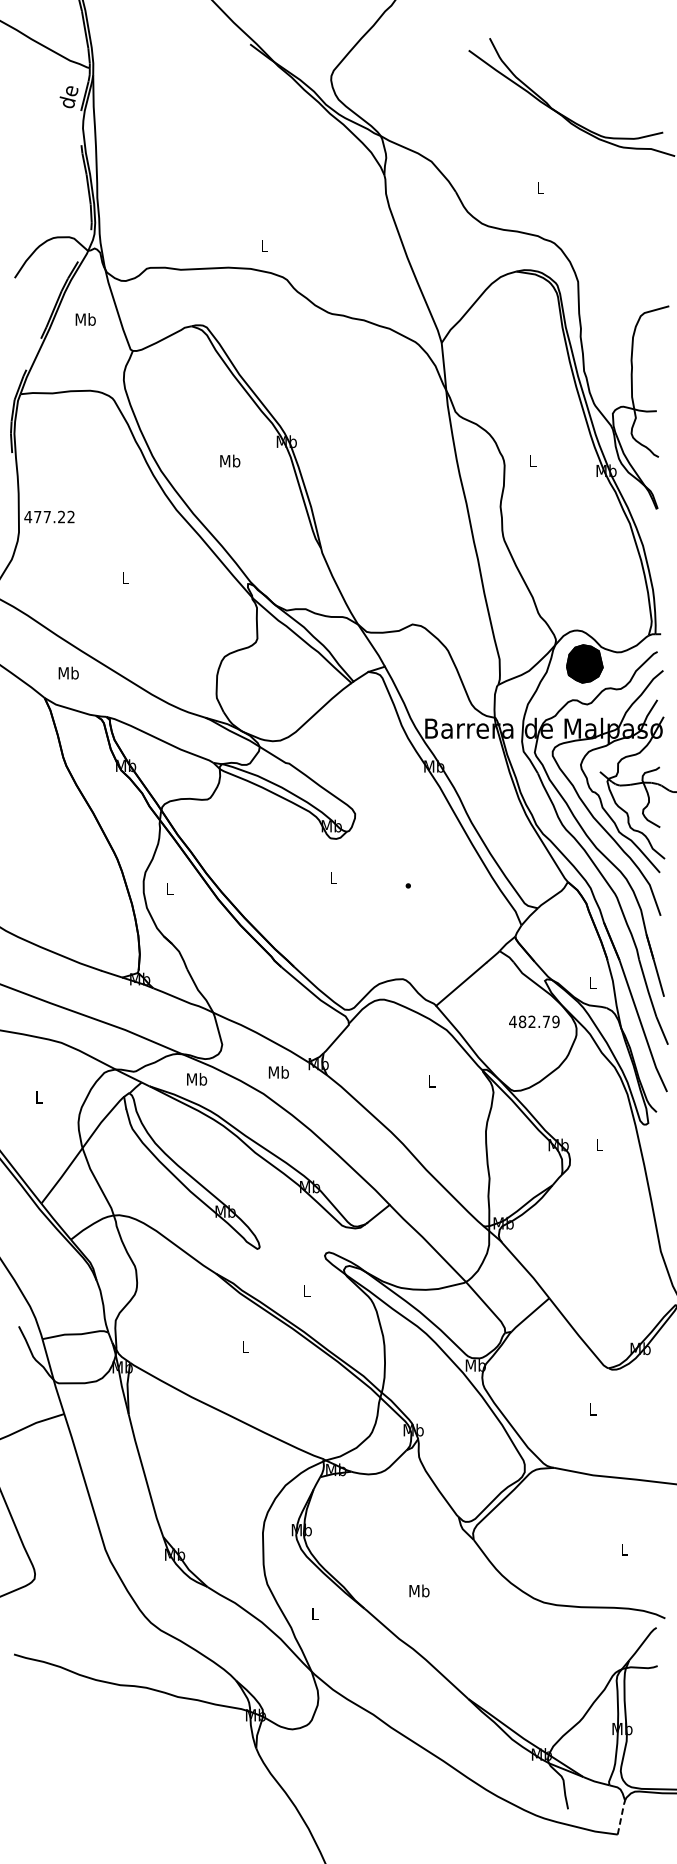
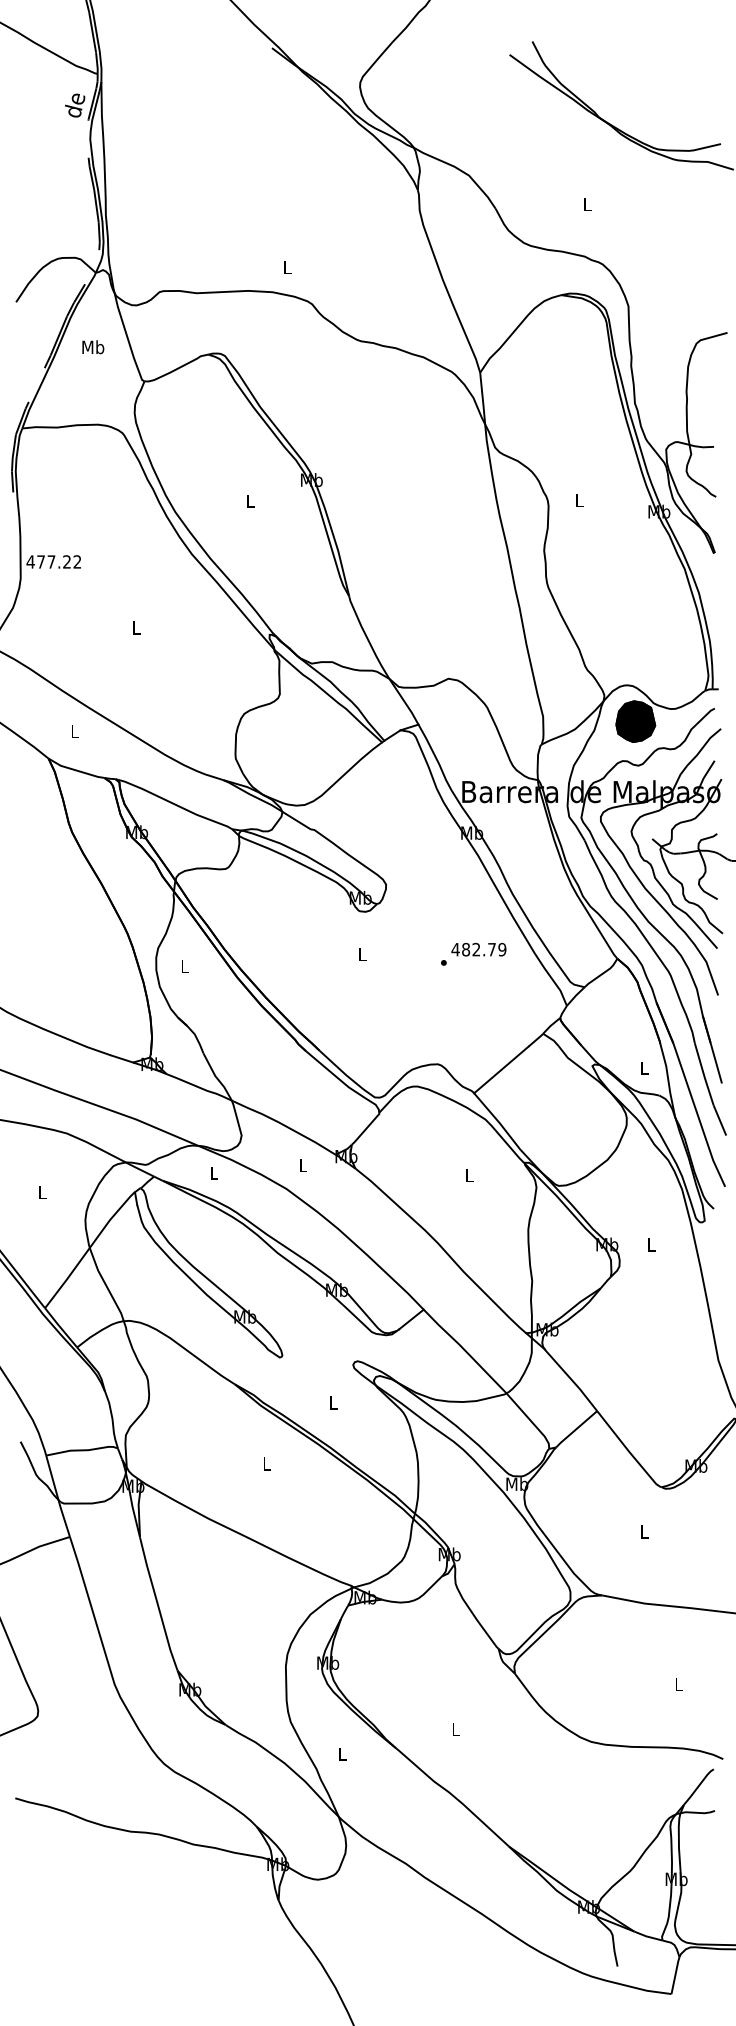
text: (230, 461) -> (250, 501), Mb -> L
text: (68, 673) -> (74, 731), Mb -> L
text: (534, 1021) -> (478, 949), moved
text: (279, 1072) -> (303, 1165), Mb -> L
text: (197, 1079) -> (214, 1173), Mb -> L
text: (419, 1591) -> (455, 1729), Mb -> L
line: (621, 1816) -> (675, 1974), dashed -> solid

